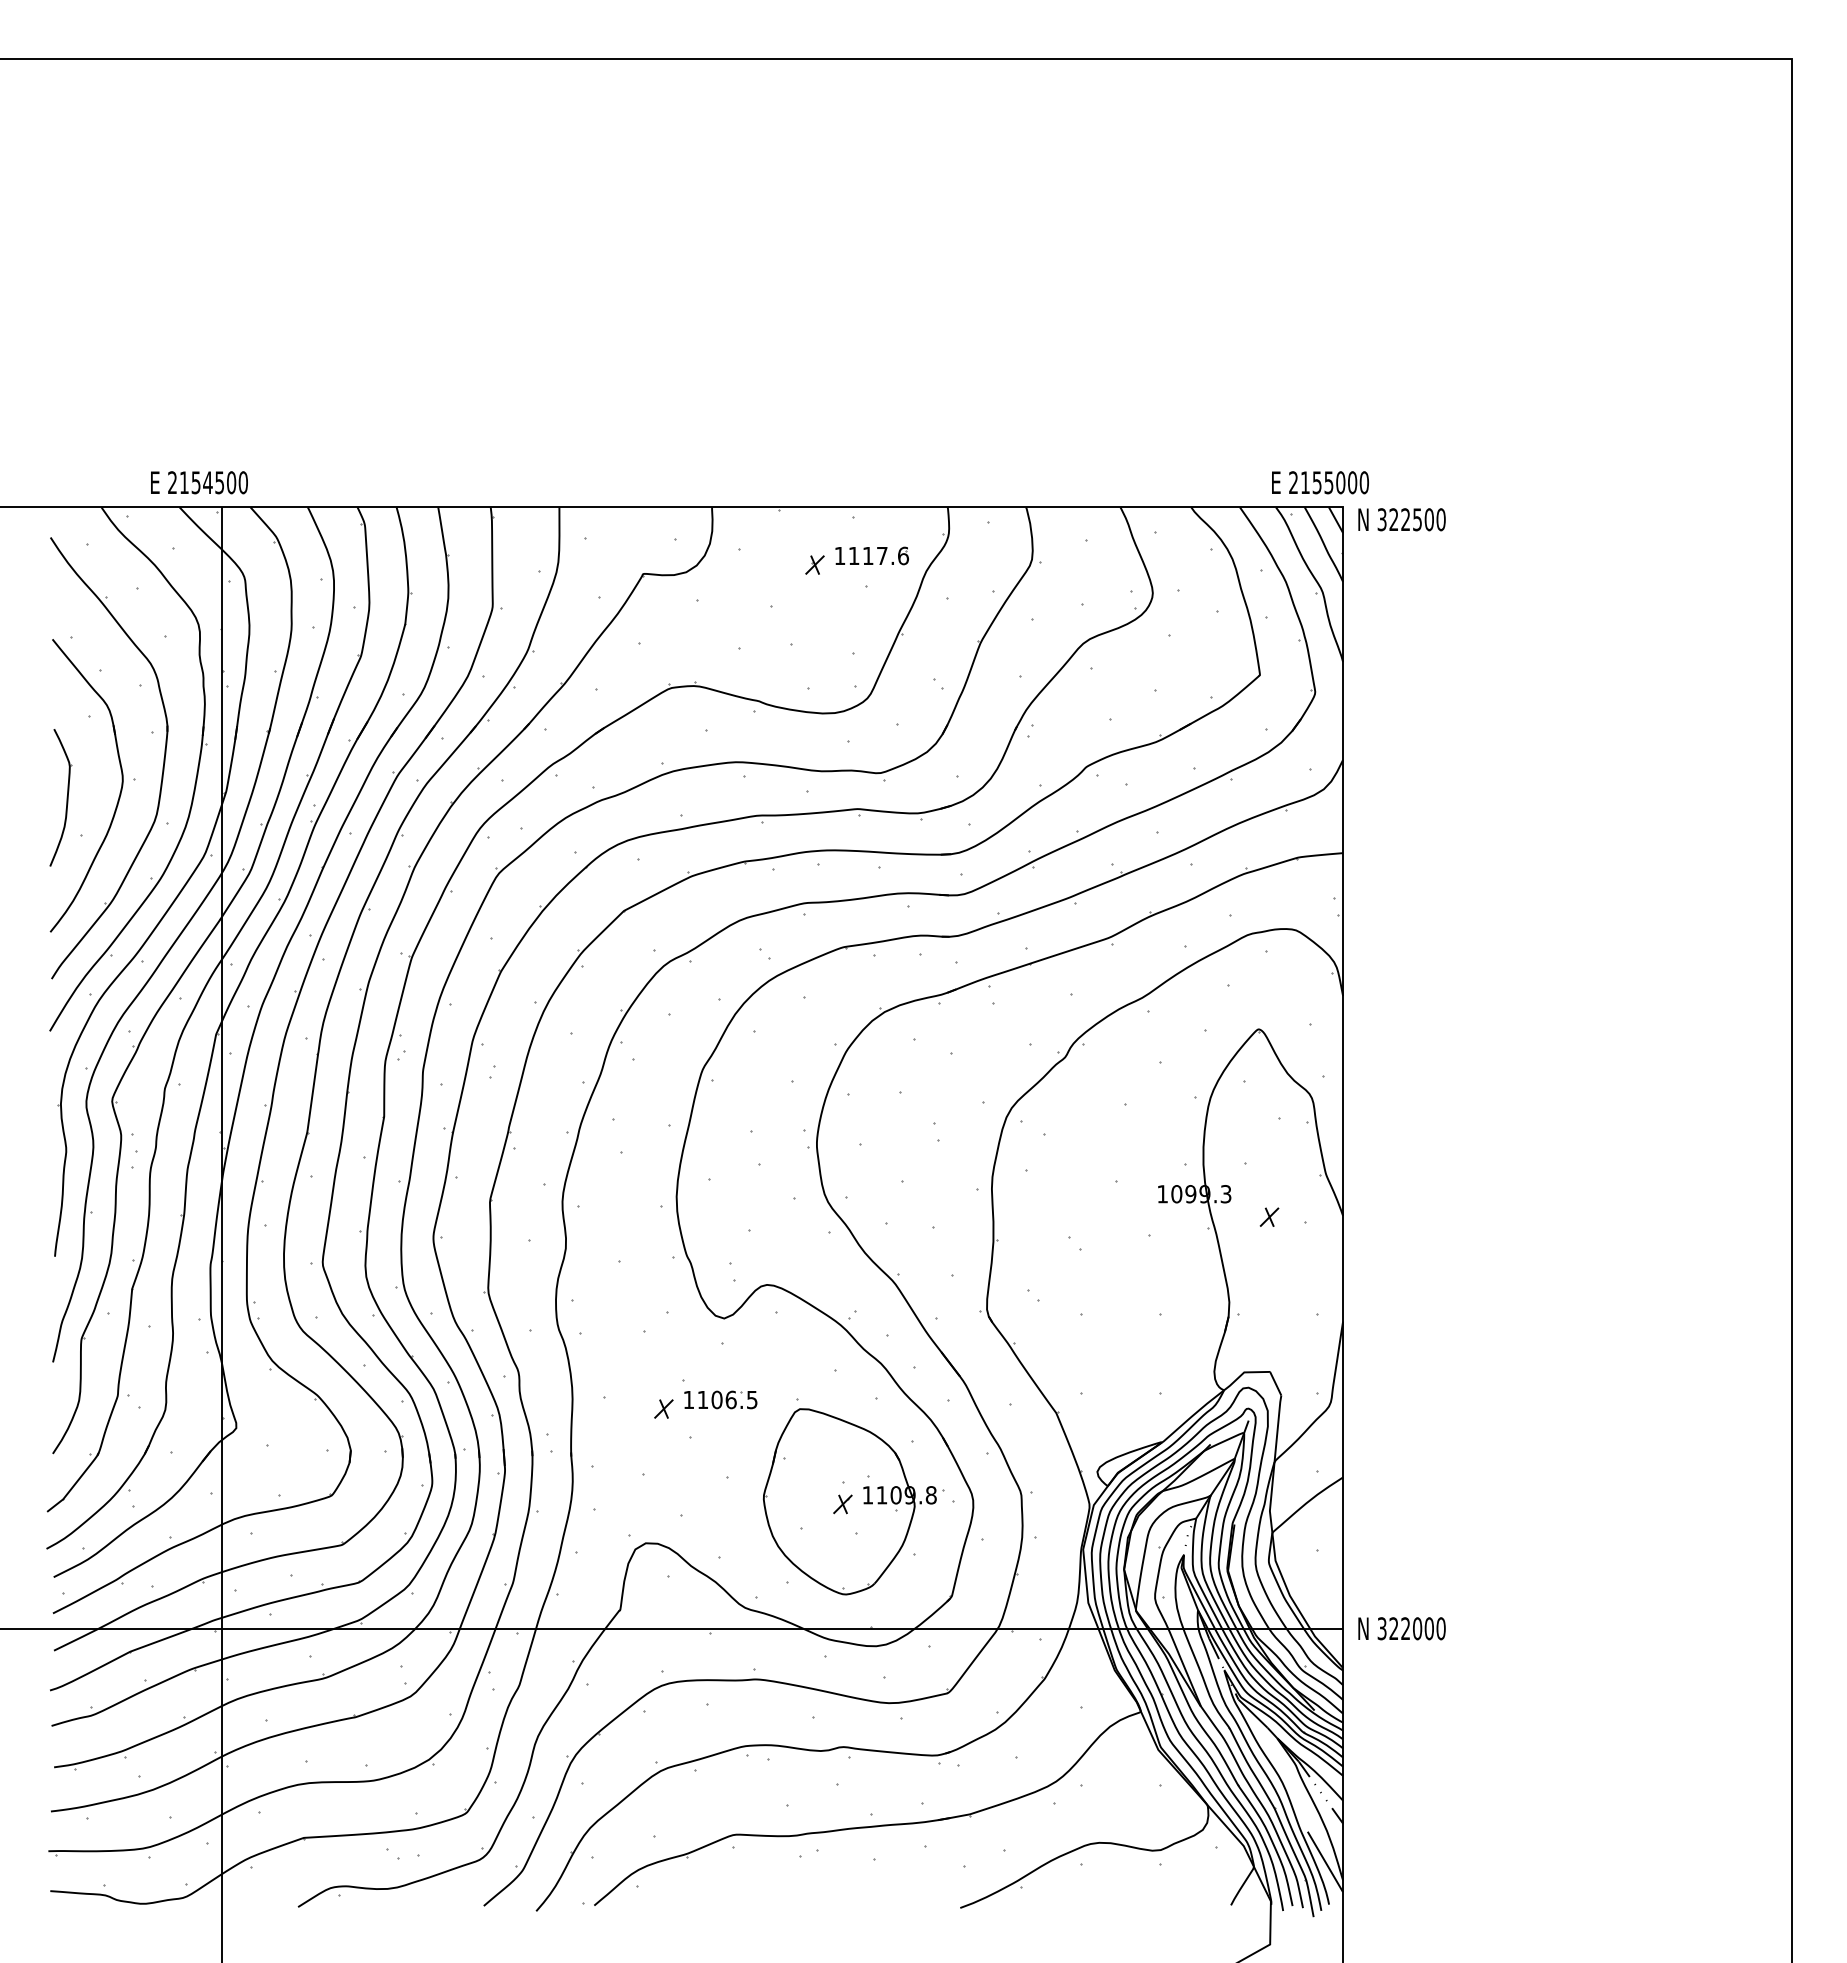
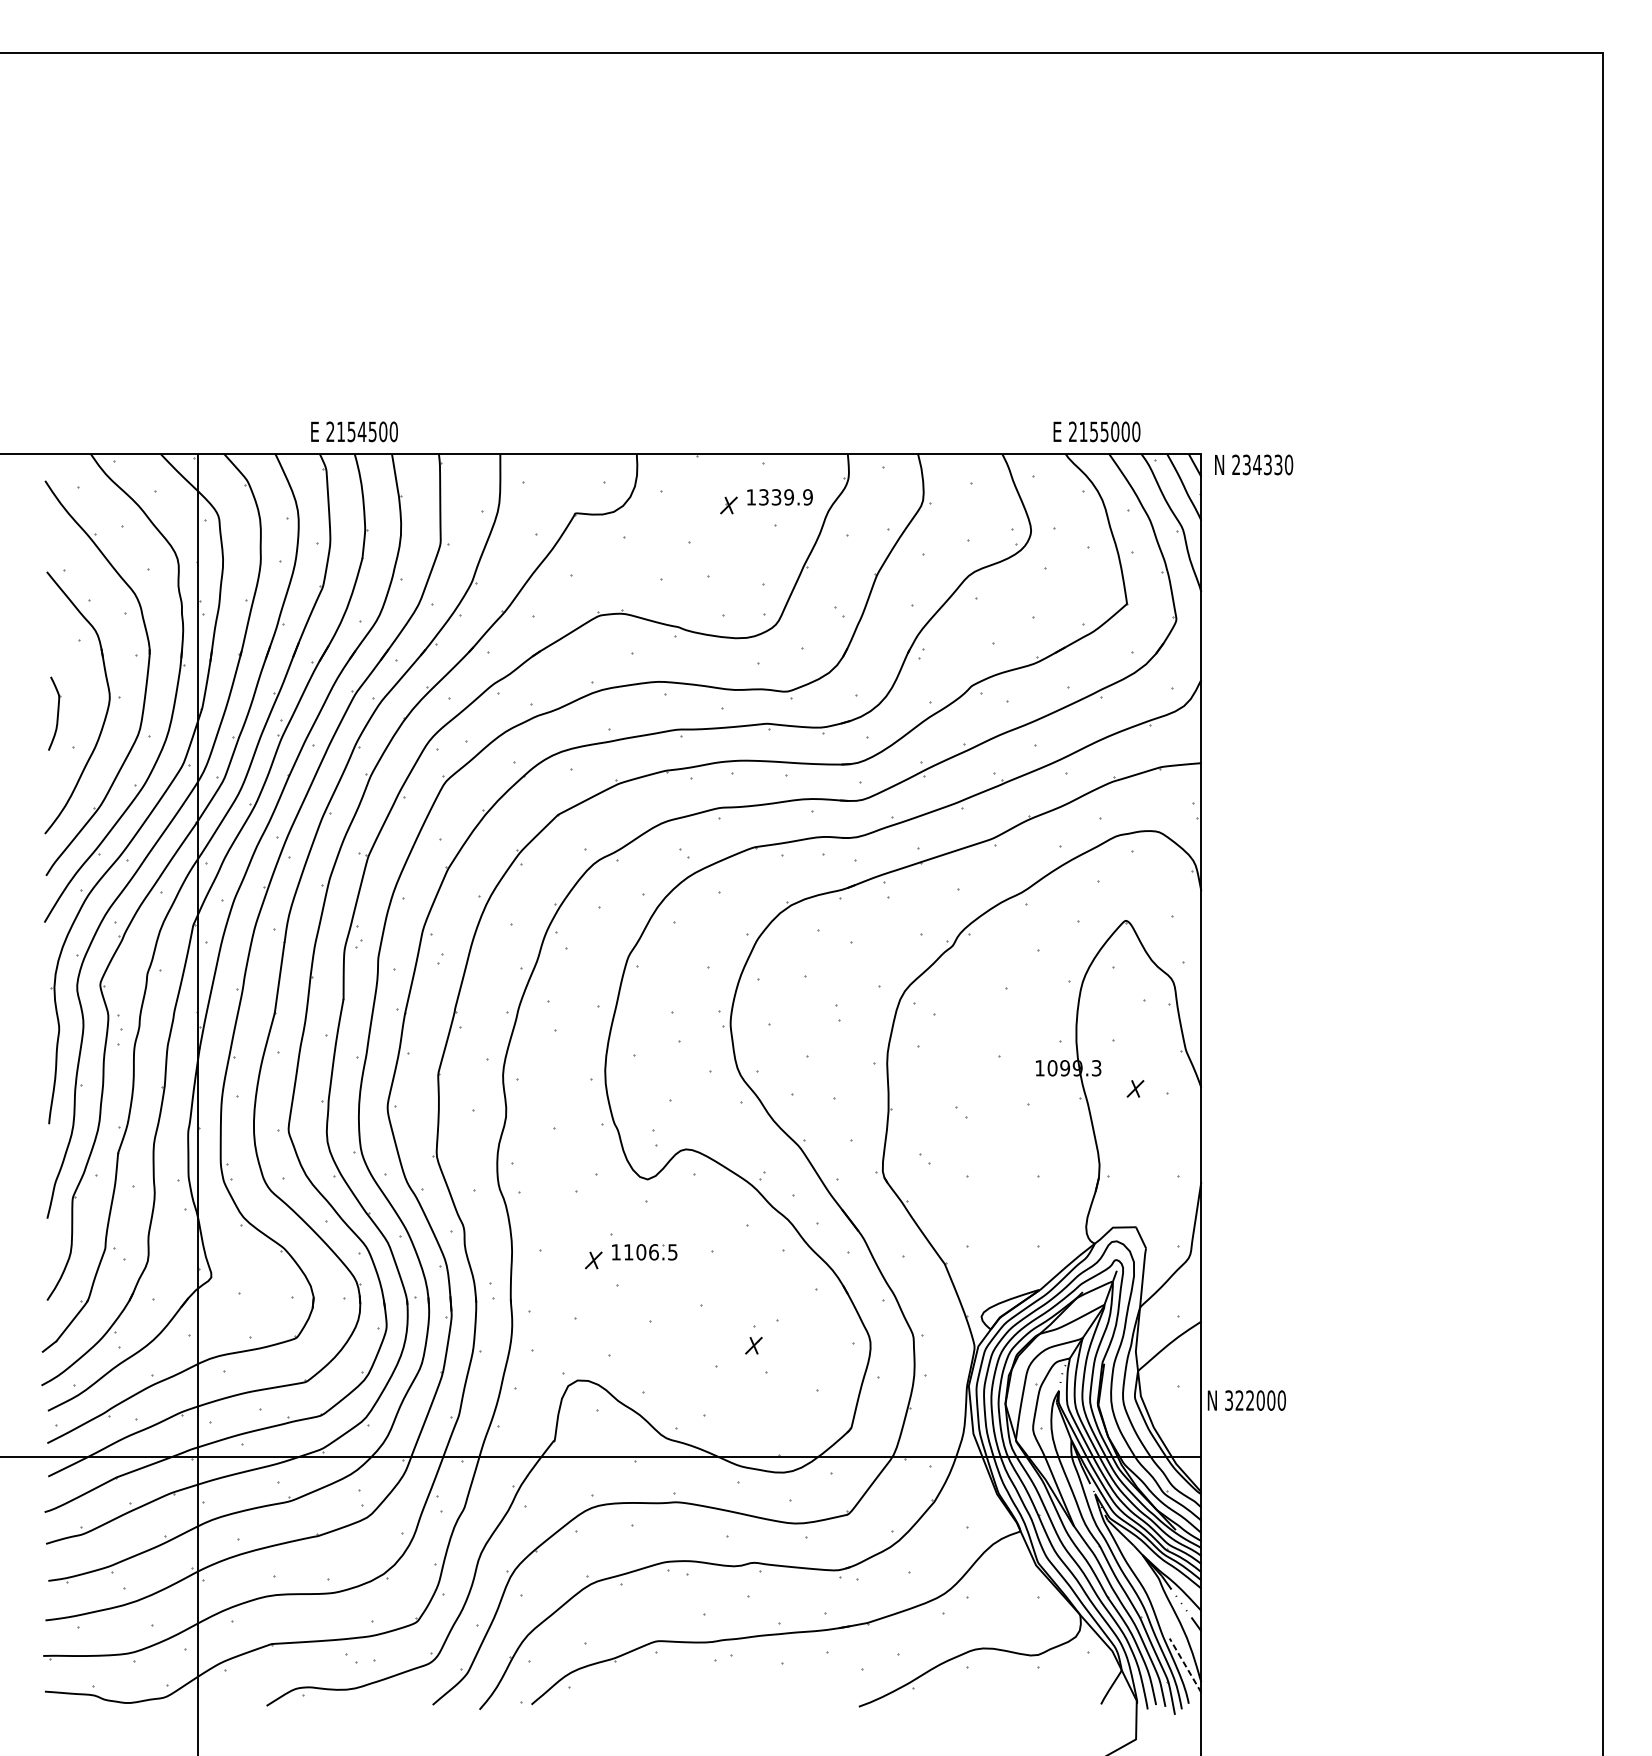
text: (199, 482) -> (354, 431), moved
text: (1320, 482) -> (1097, 431), moved
text: (1405, 519) -> (1257, 464), 322500 -> 234330
text: (878, 555) -> (785, 496), 1117.6 -> 1339.9
part: (60, 797) -> (54, 713), size x0.6
part: (853, 1501) -> (763, 1343), removed
text: (1401, 1628) -> (1246, 1400), moved
line: (1325, 1861) -> (1185, 1665), solid -> dashed

